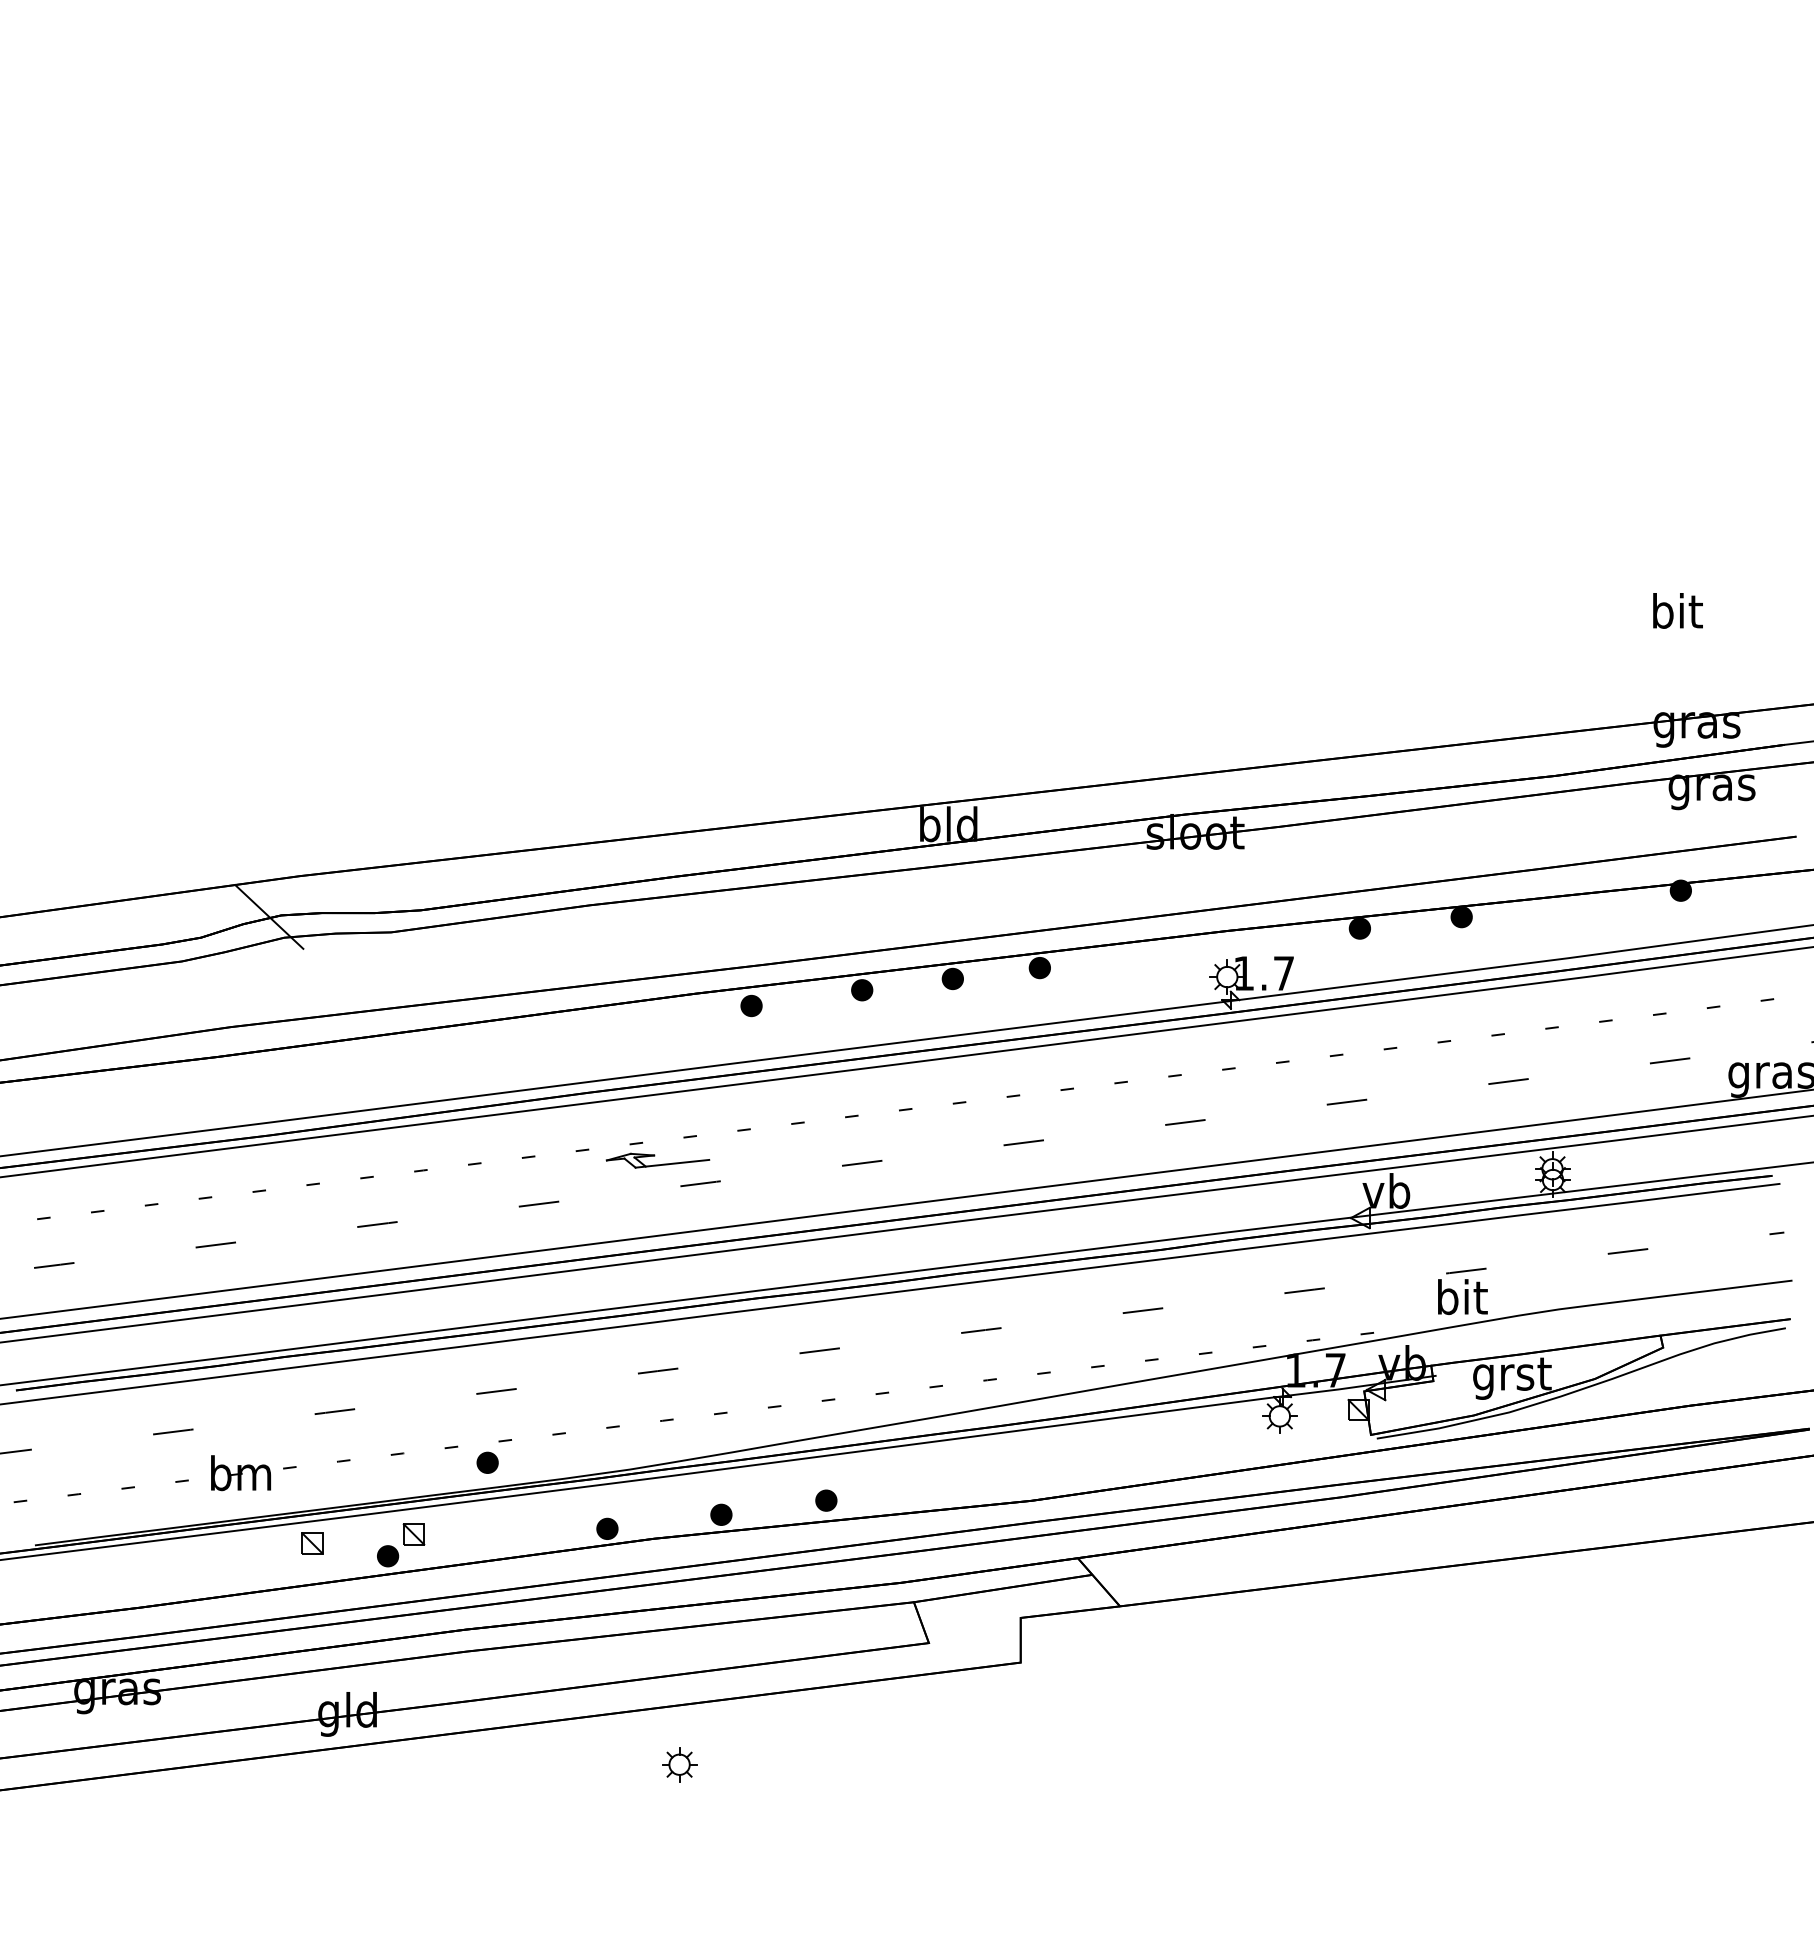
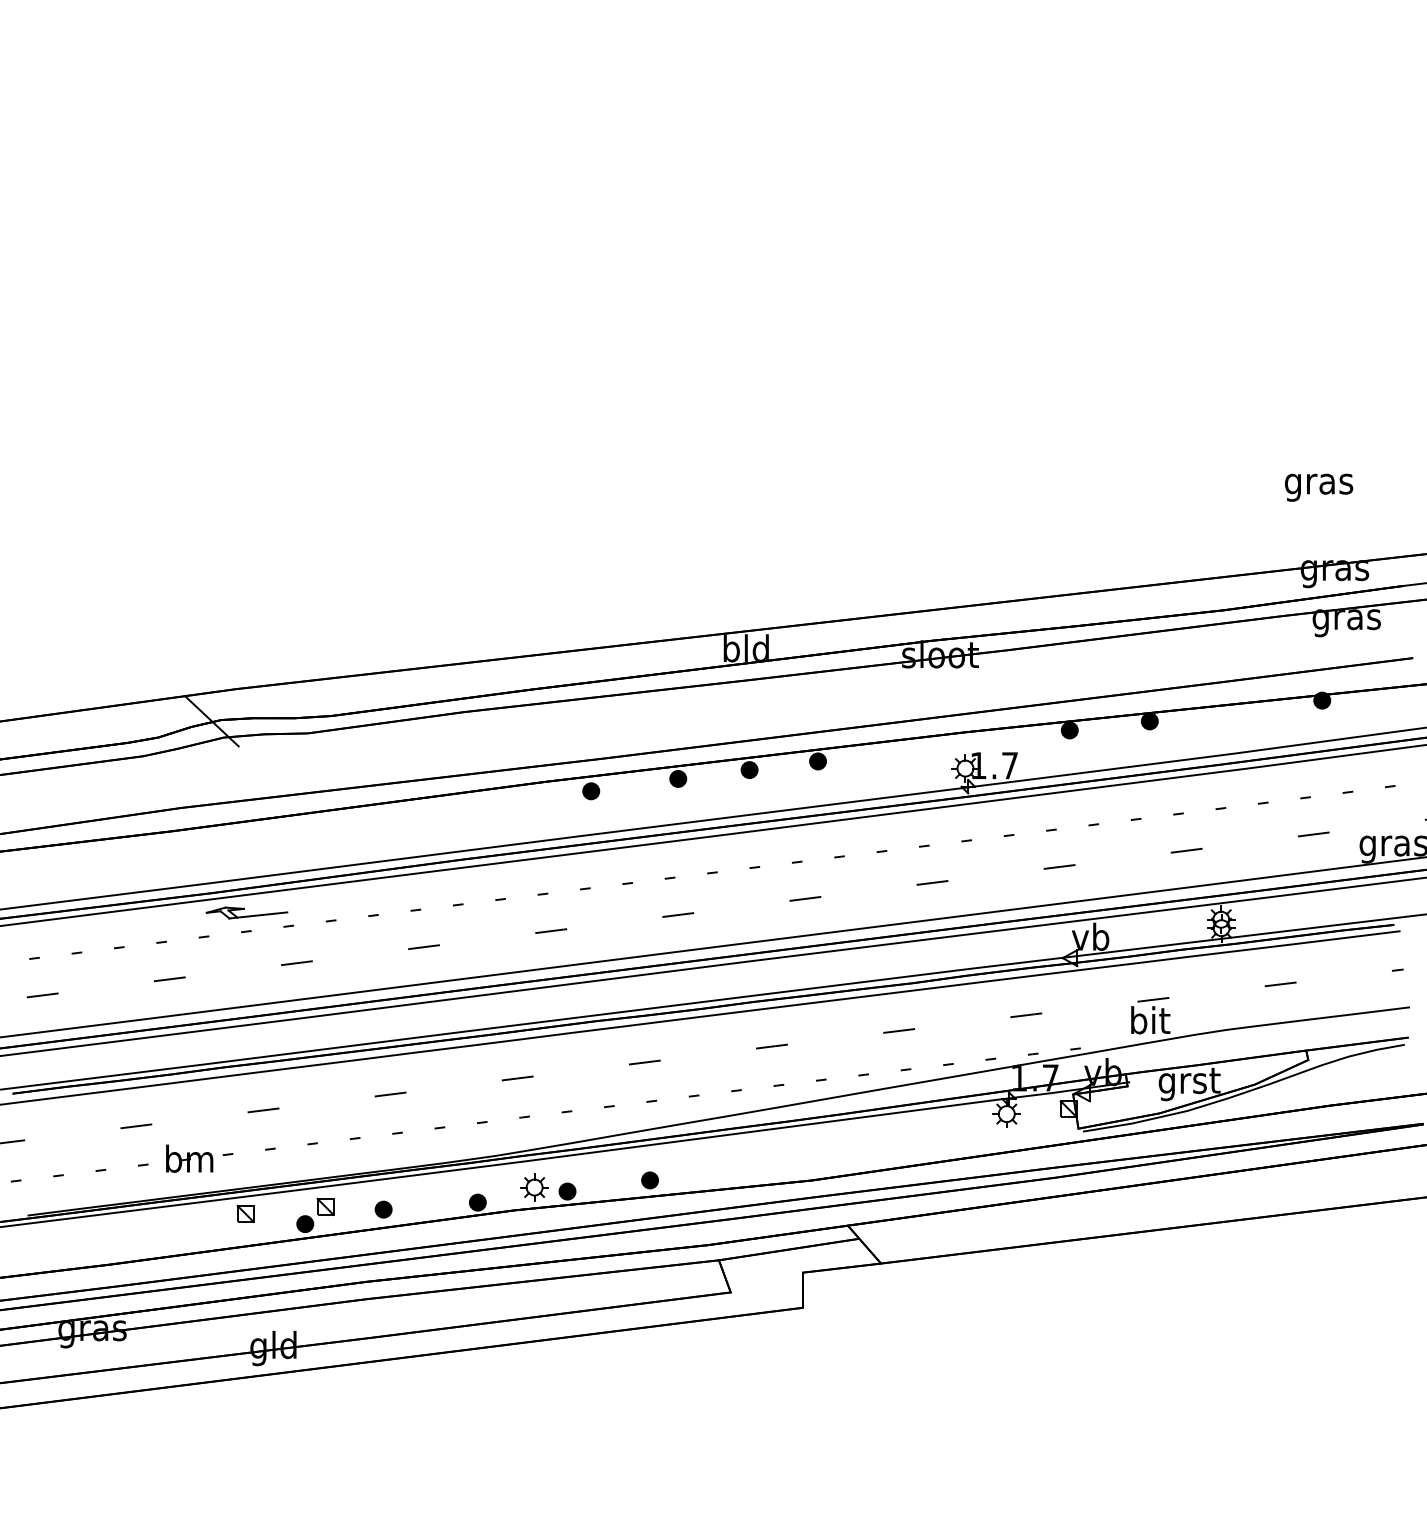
text: (1676, 615) -> (1318, 484), bit -> gras
part: (657, 1160) -> (246, 912), moved
part: (487, 1462) -> (383, 1209), moved
part: (679, 1764) -> (534, 1187), moved

